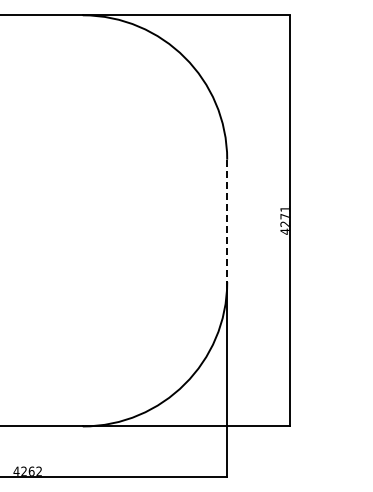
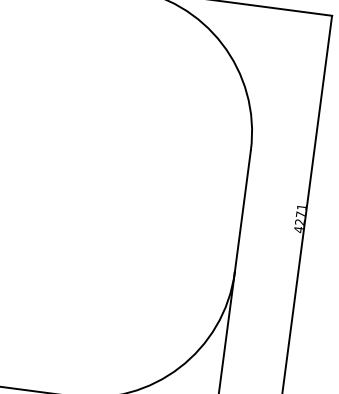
line: (227, 221) -> (243, 212), dashed -> solid

